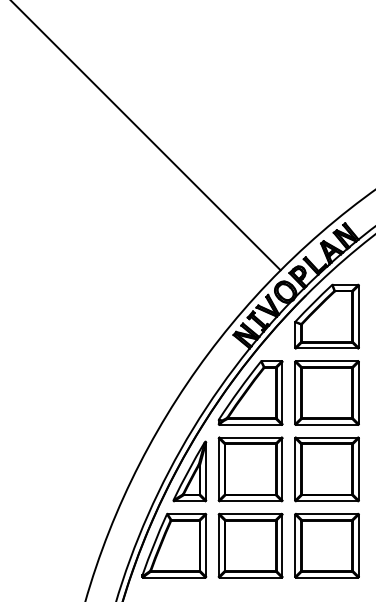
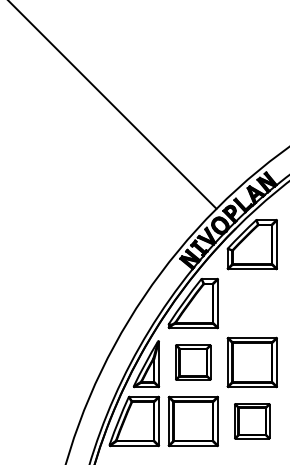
part: (326, 392) -> (251, 303), removed
part: (250, 469) -> (193, 362), size x0.7
part: (326, 545) -> (251, 421), size x0.7

